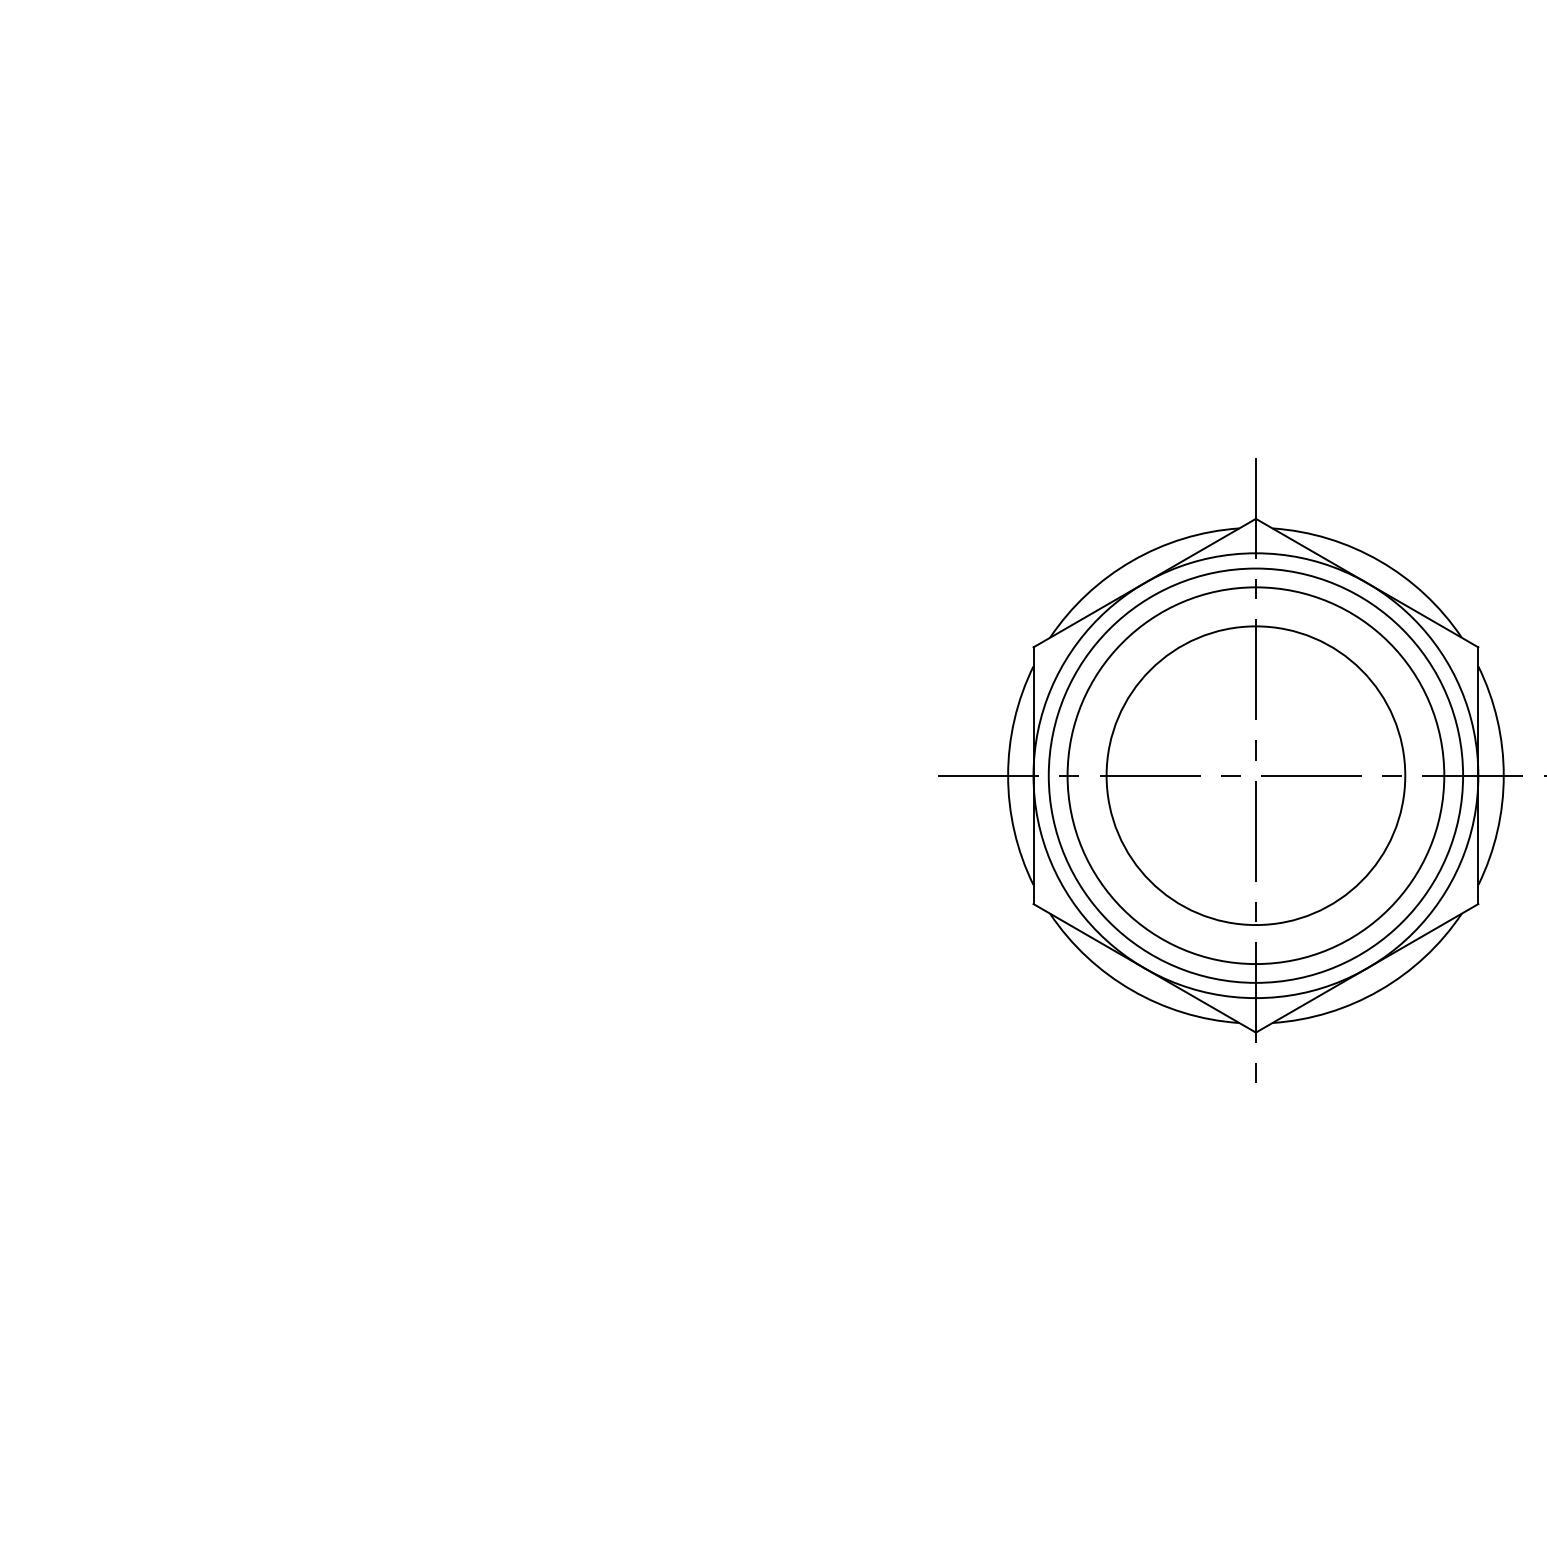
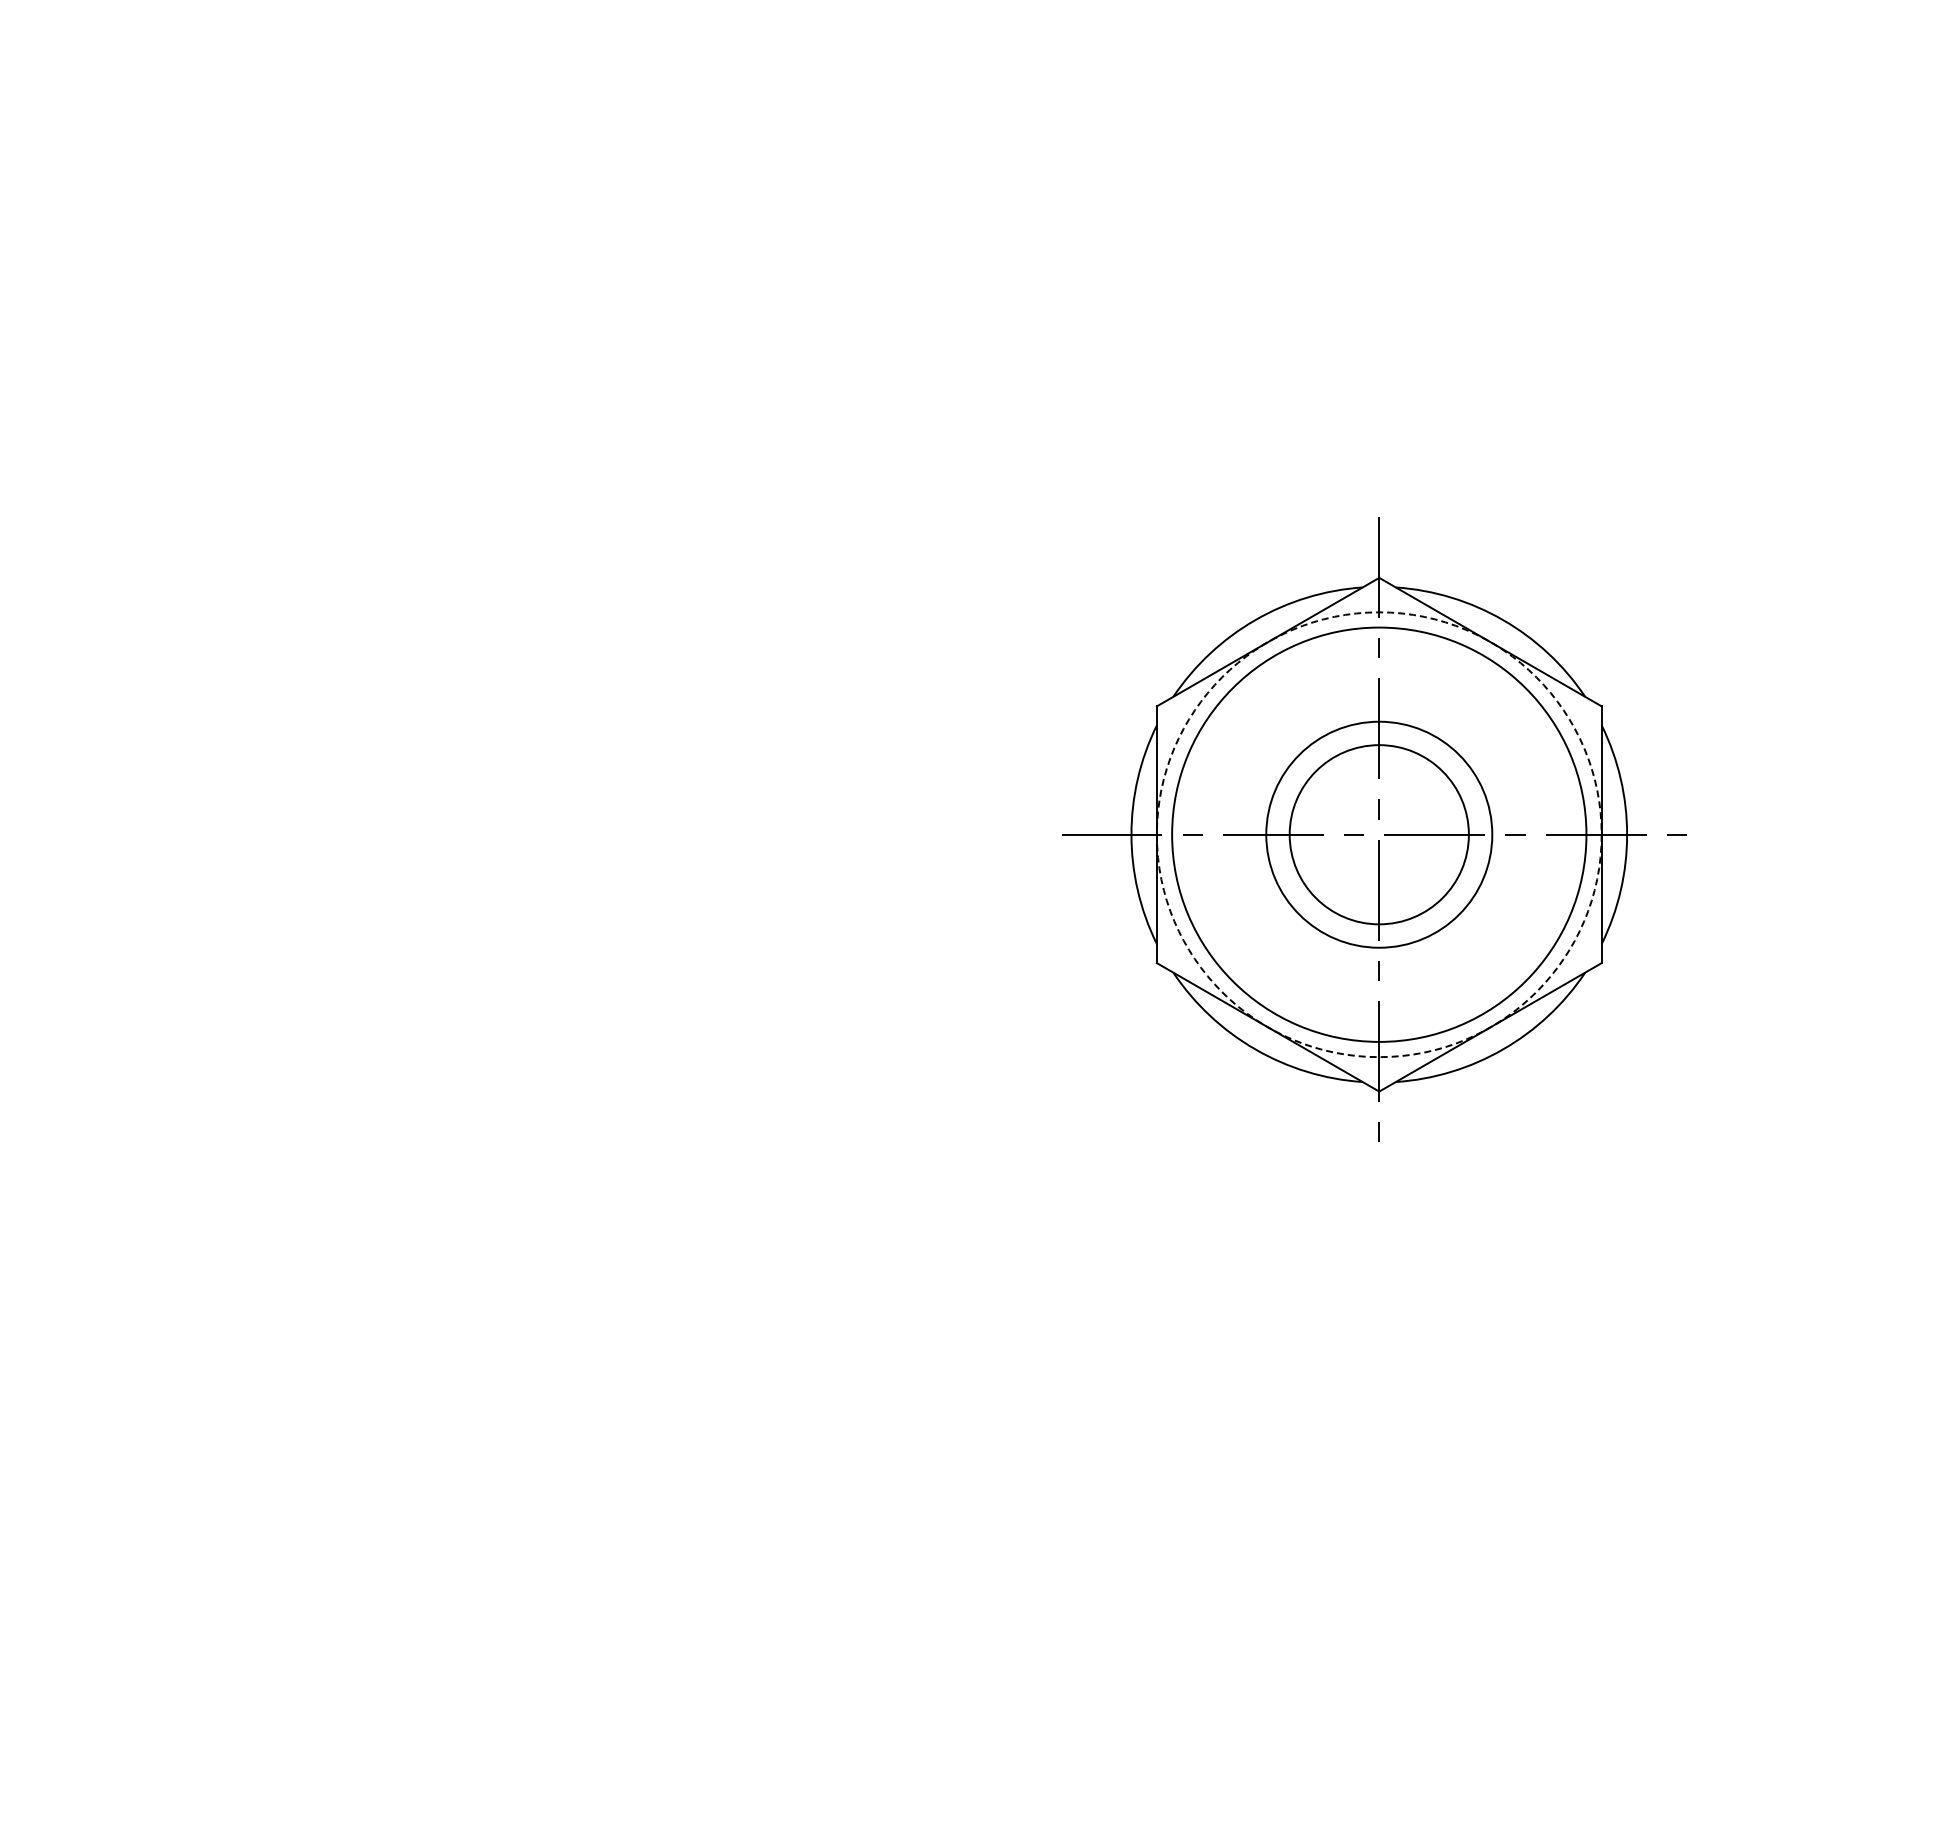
circle: (1255, 775) -> (1378, 834), size x0.6
circle: (1255, 775) -> (1378, 834), size x0.6
circle: (1255, 775) -> (1378, 834), solid -> dashed

